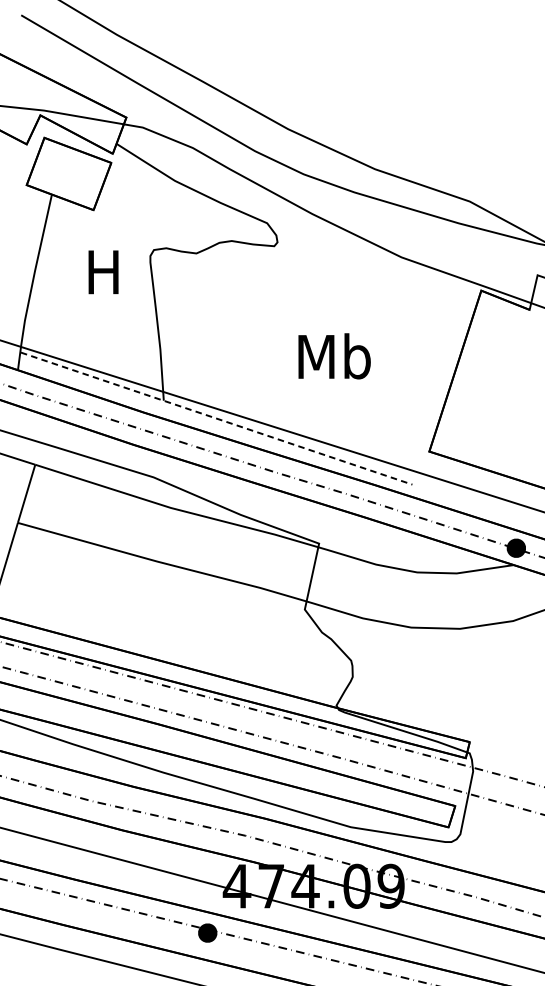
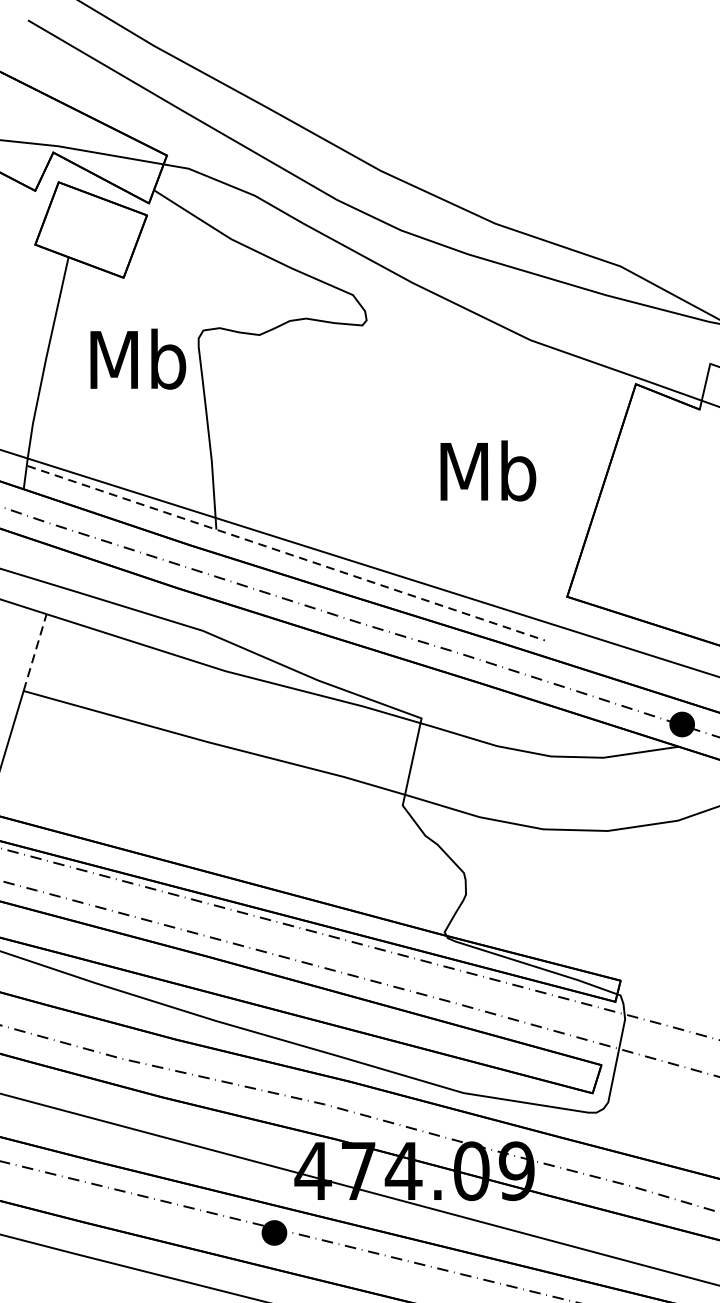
text: (104, 271) -> (138, 358), H -> Mb
text: (334, 356) -> (488, 471), moved
line: (26, 493) -> (34, 652), solid -> dashed

